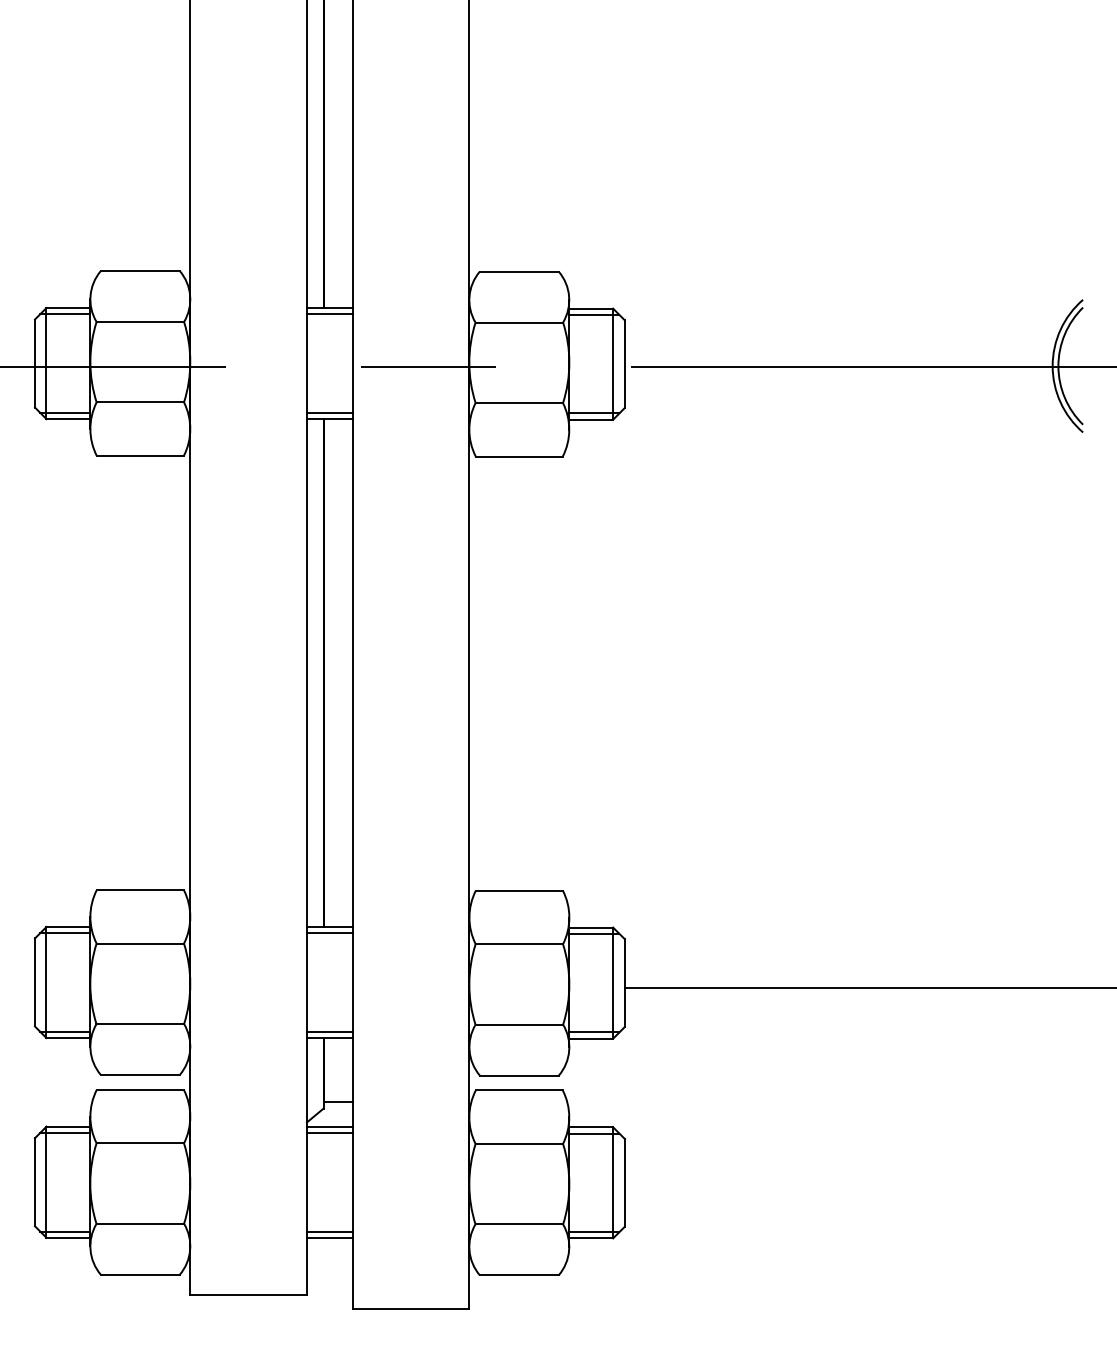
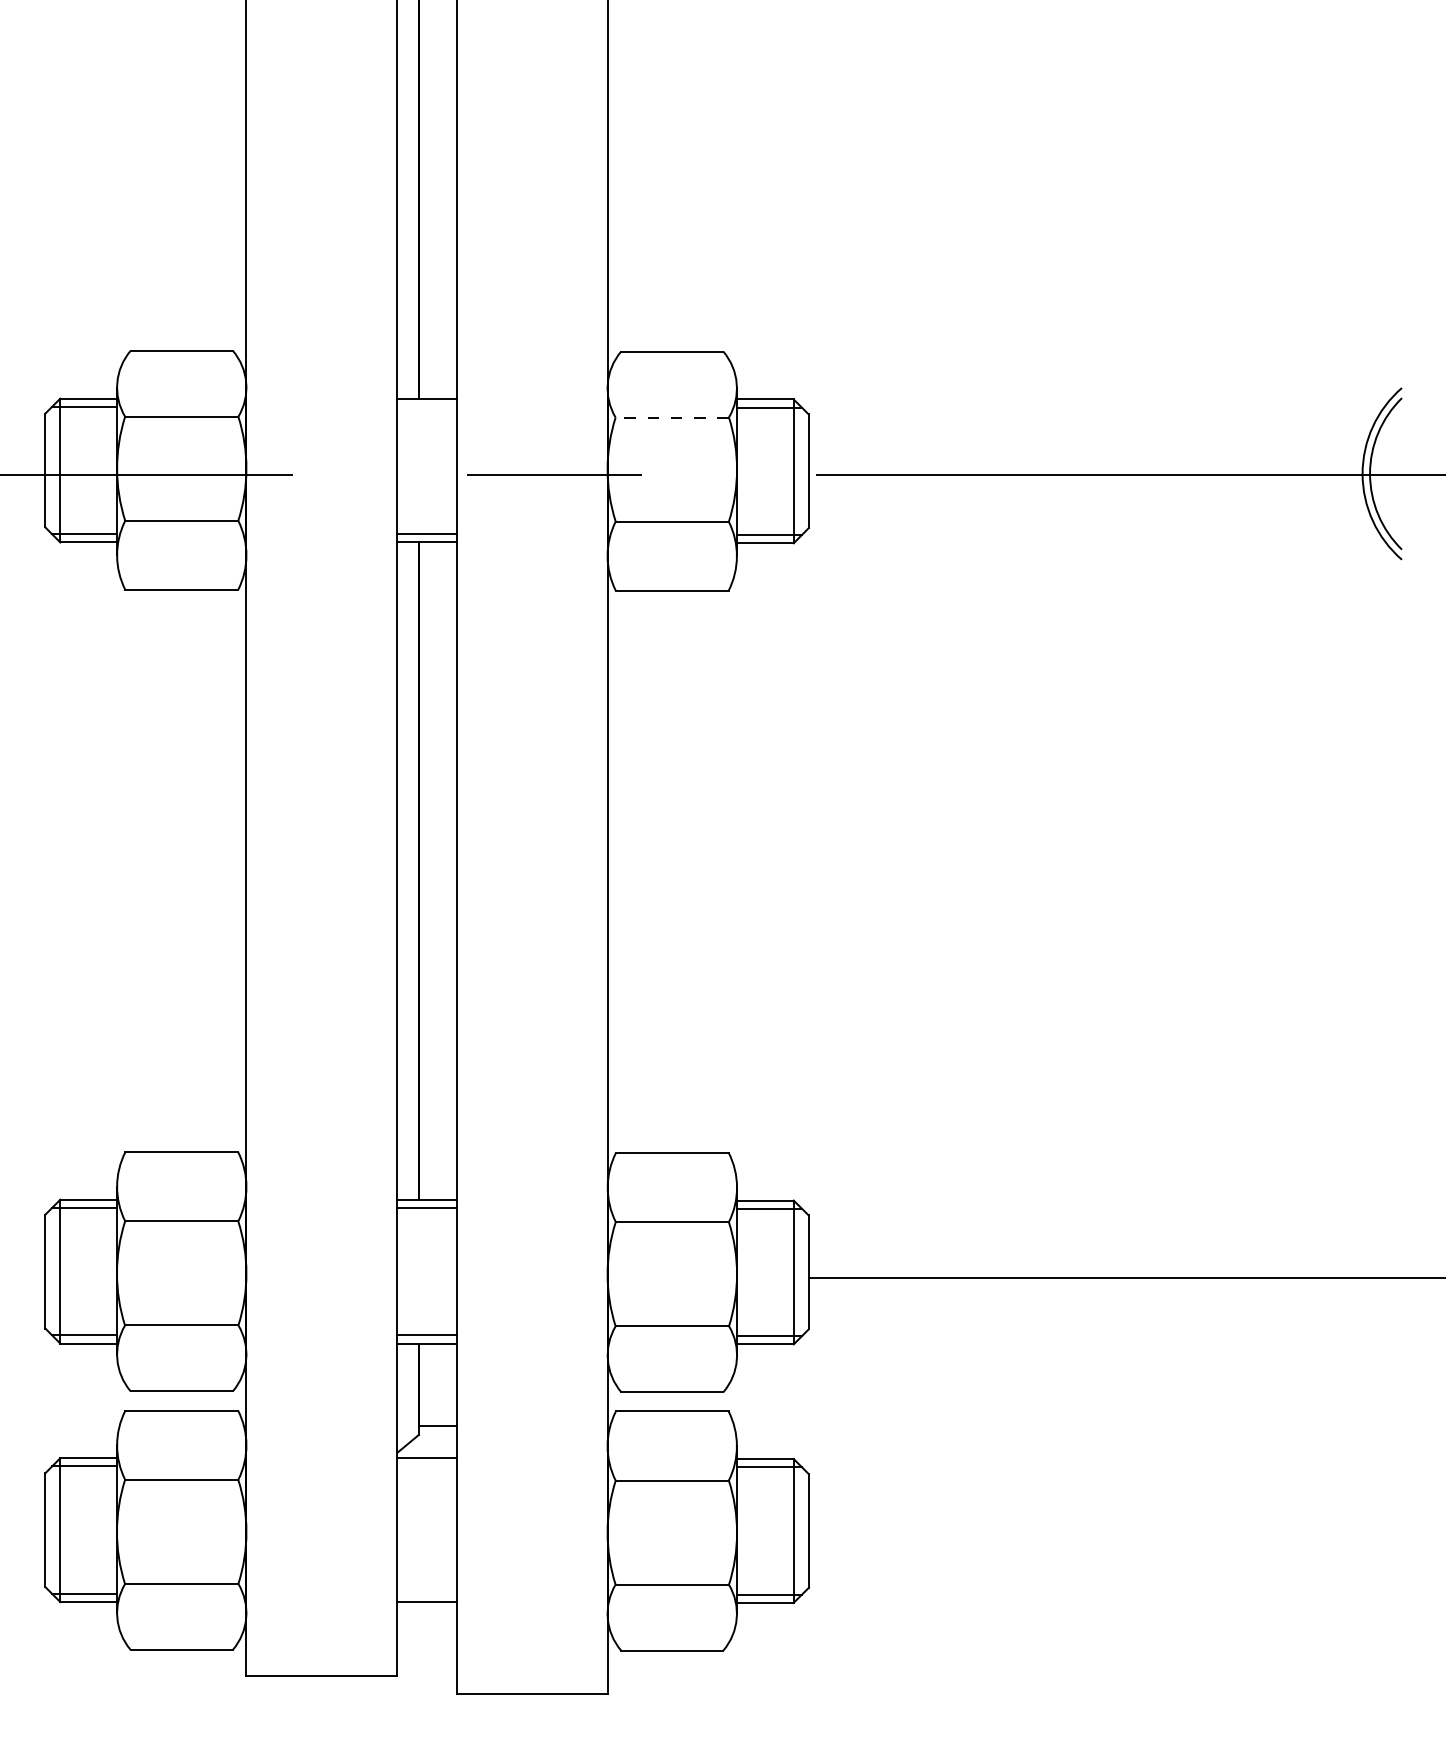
line: (329, 314) -> (426, 407), removed
line: (519, 322) -> (672, 417), solid -> dashed
line: (329, 1132) -> (426, 1465), removed
line: (329, 1231) -> (426, 1593), removed

